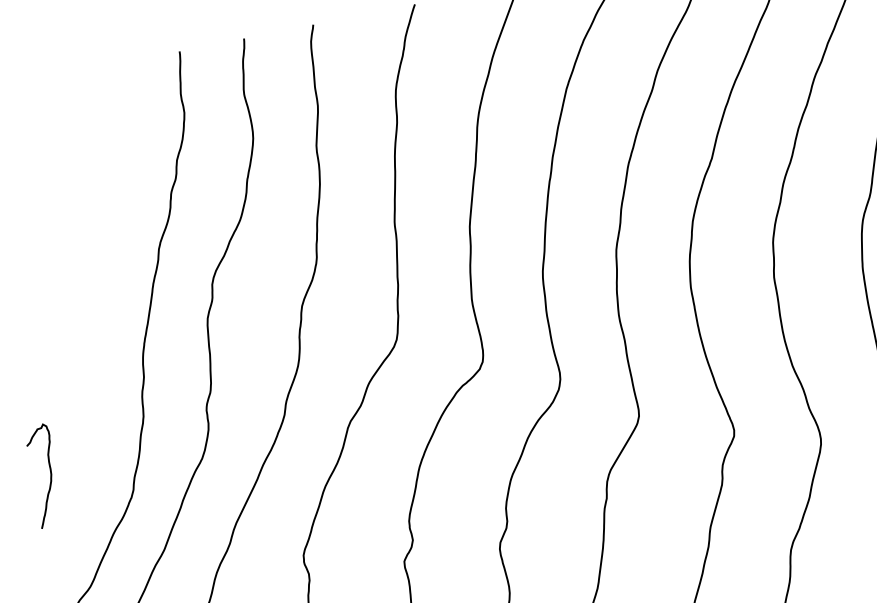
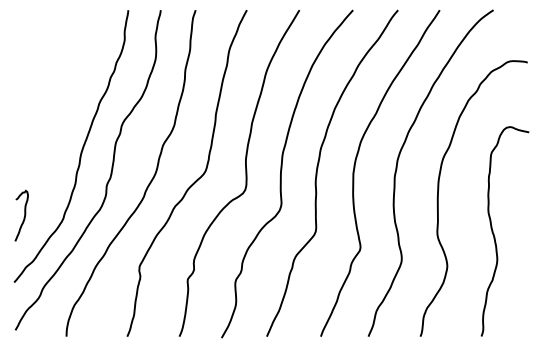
curve: (48, 478) -> (23, 217), moved

